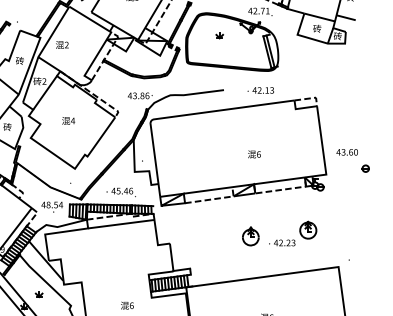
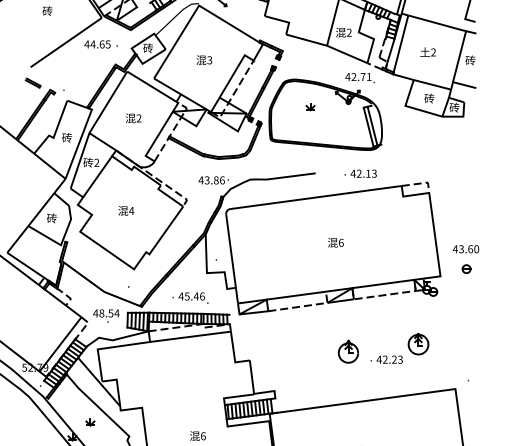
text: (62, 45) -> (133, 118), moved
text: (254, 154) -> (335, 242), moved
part: (365, 168) -> (466, 268), moved

